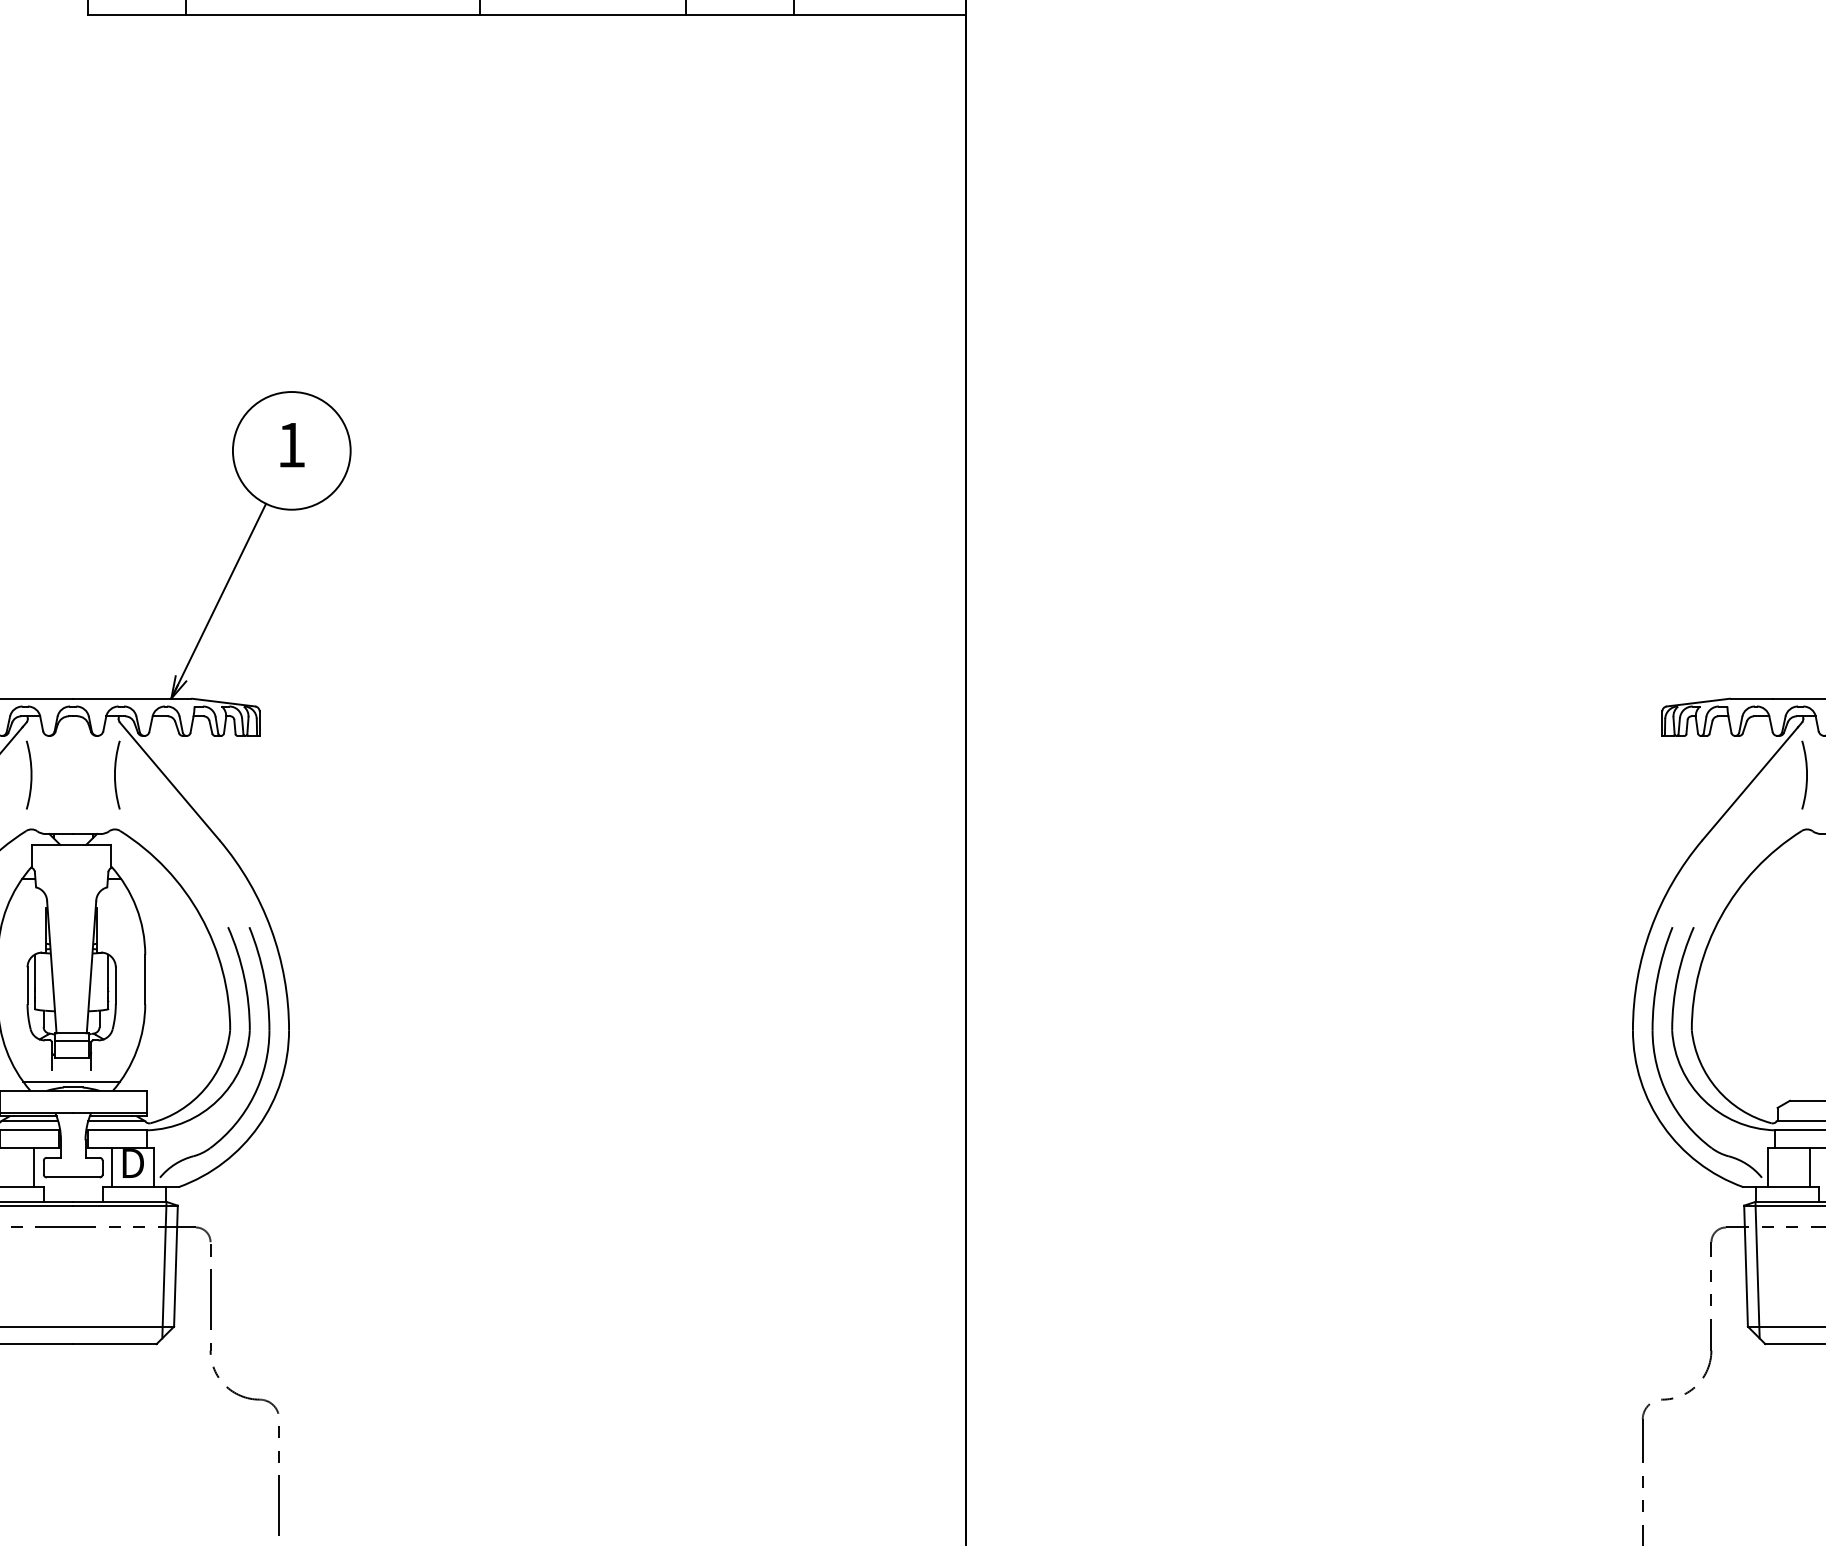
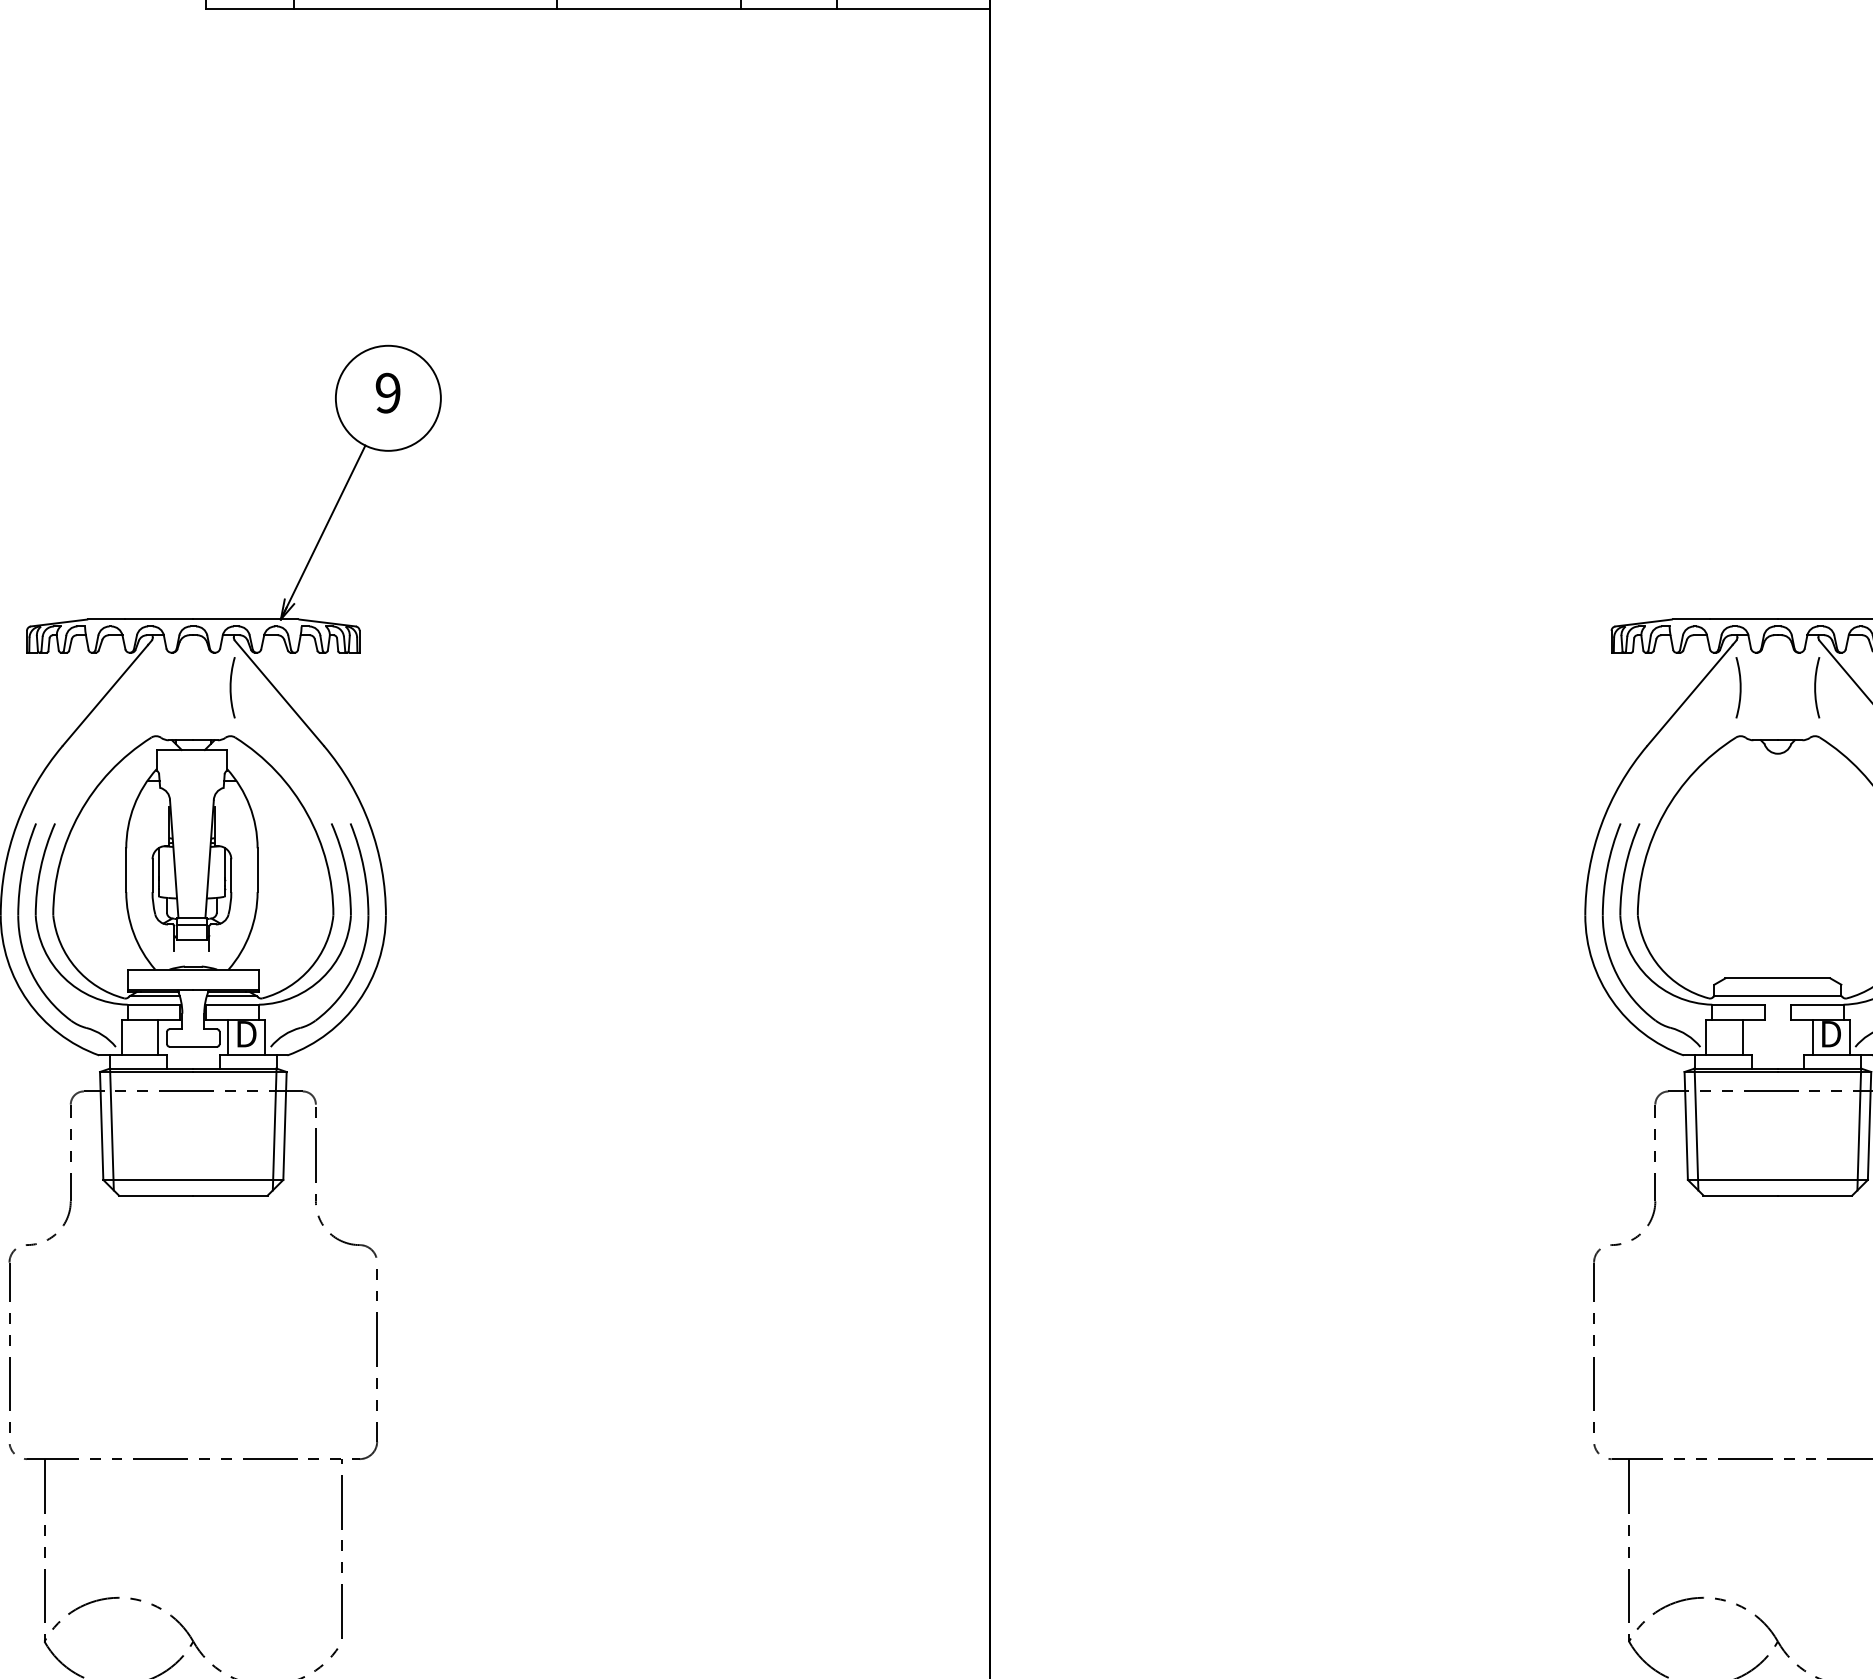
text: (290, 444) -> (387, 392), 1 -> 9
arc: (30, 774) -> (155, 687), removed
line: (71, 1081) -> (191, 961), removed

